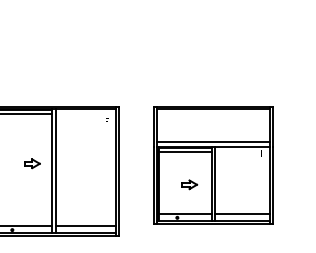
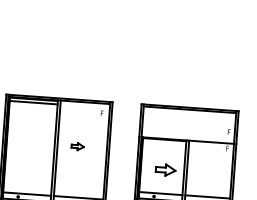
line: (213, 141) -> (188, 136), removed
line: (184, 151) -> (163, 142), removed
part: (32, 163) -> (77, 146), moved
part: (189, 184) -> (165, 170), size x1.6

